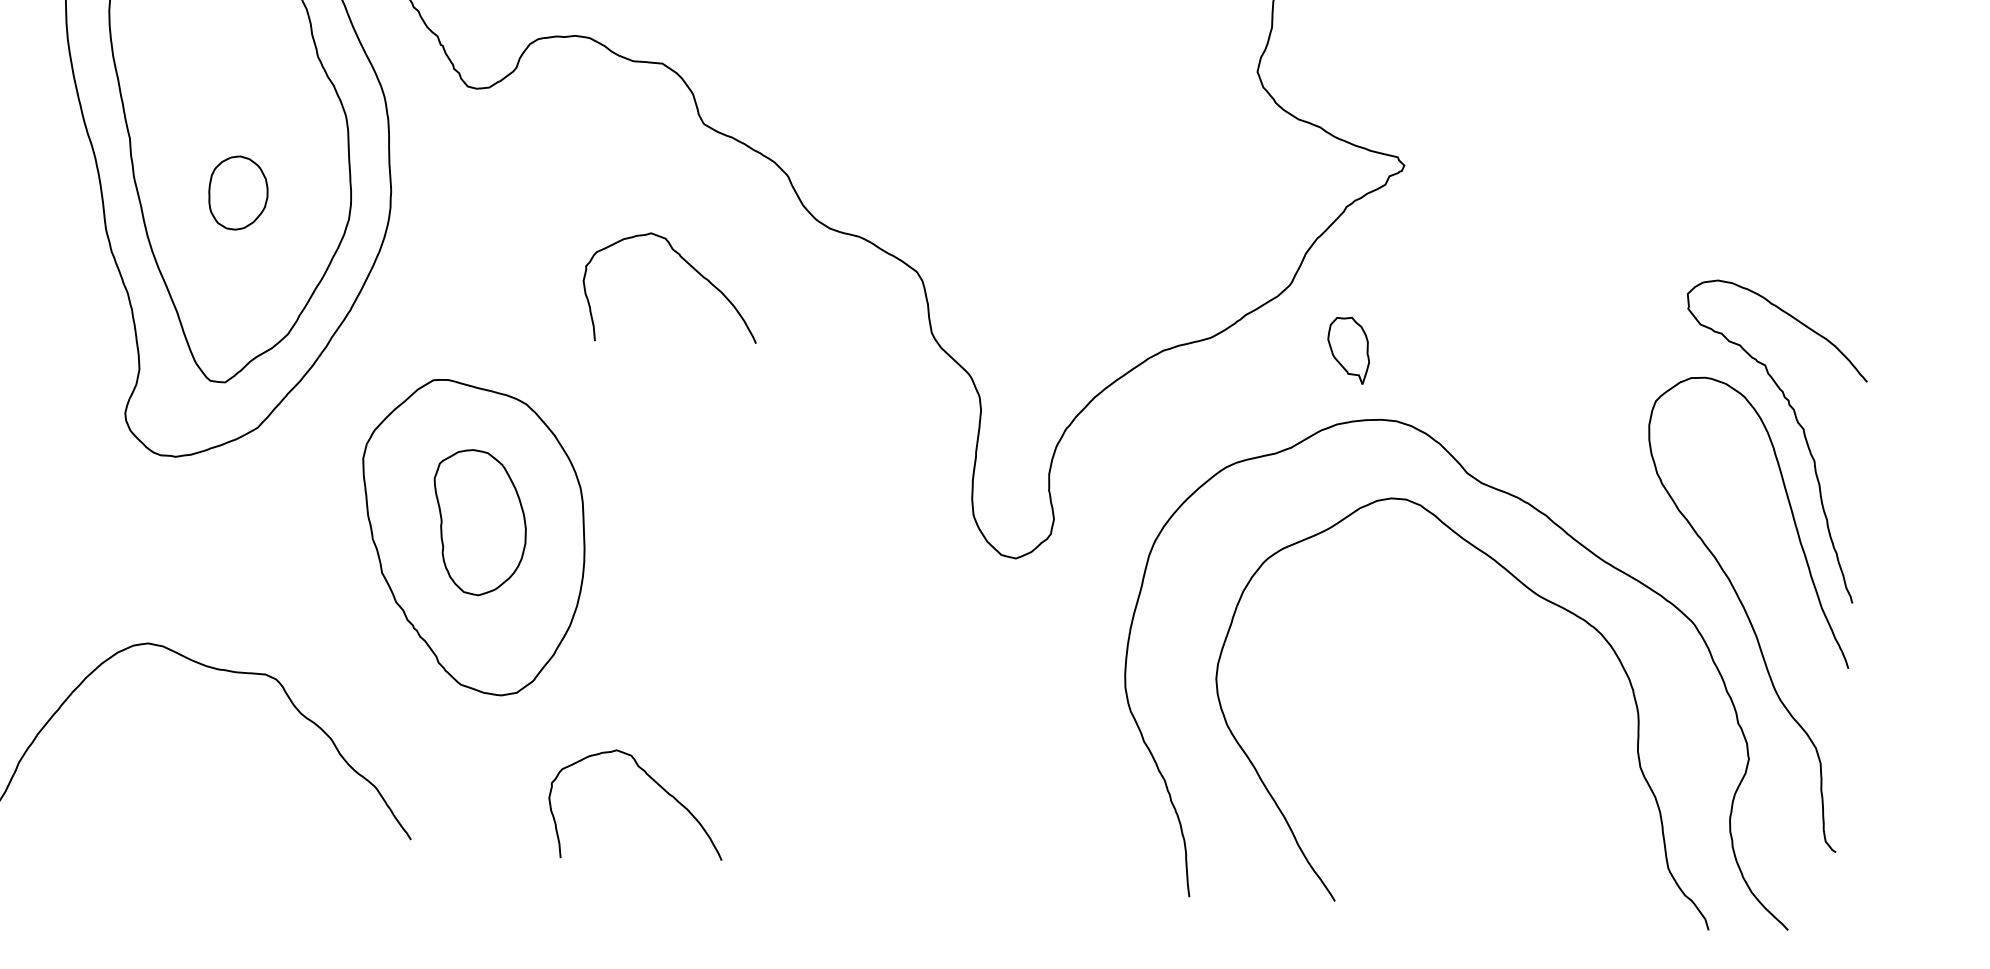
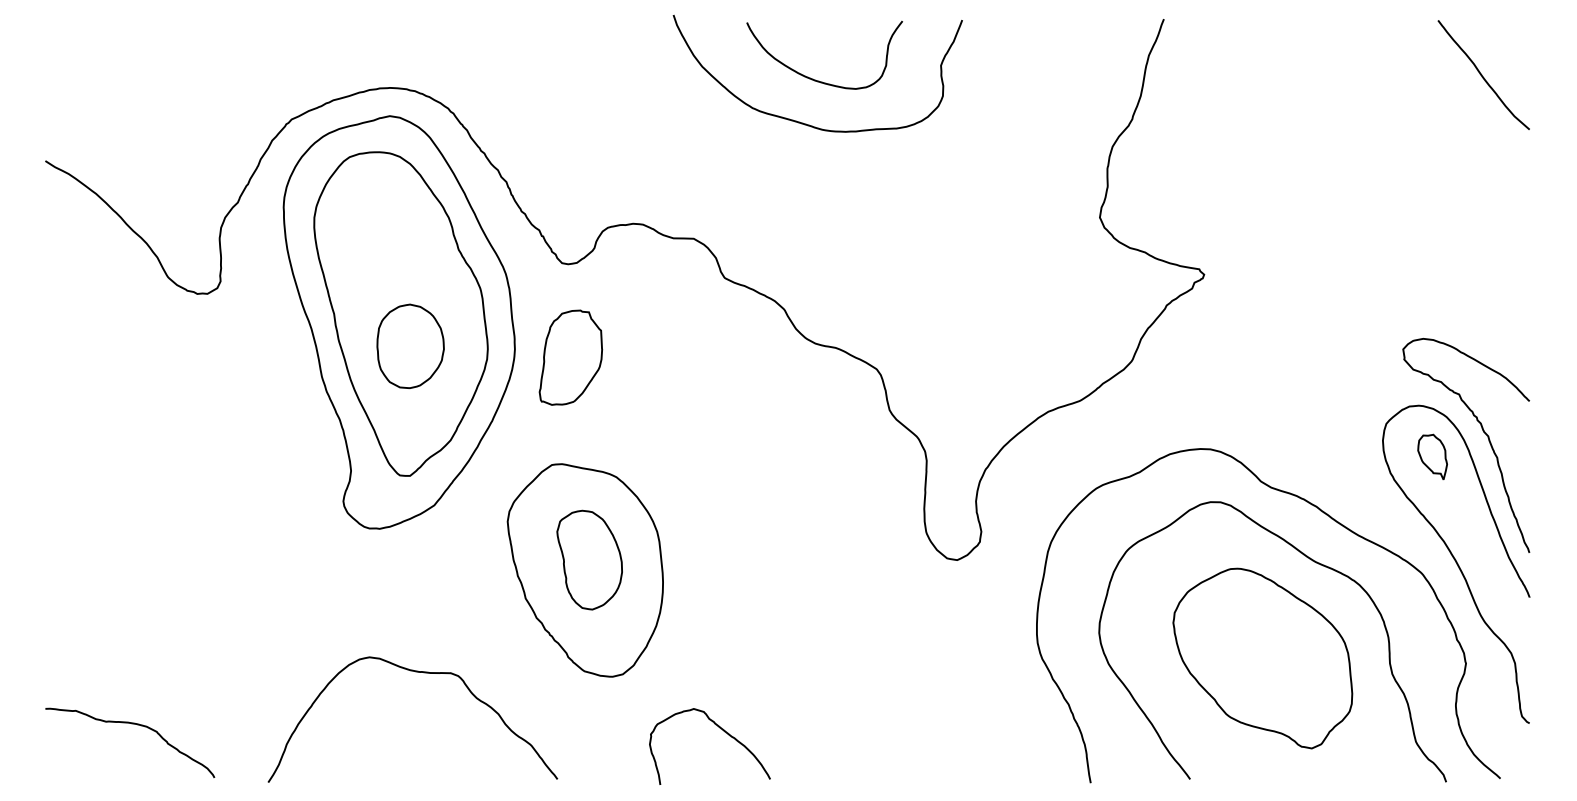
part: (238, 192) -> (410, 345), size x1.67
part: (470, 225) -> (570, 357), added
curve: (692, 269) -> (723, 377), removed
part: (1348, 349) -> (1432, 456), moved
part: (1452, 731) -> (1262, 658), added

